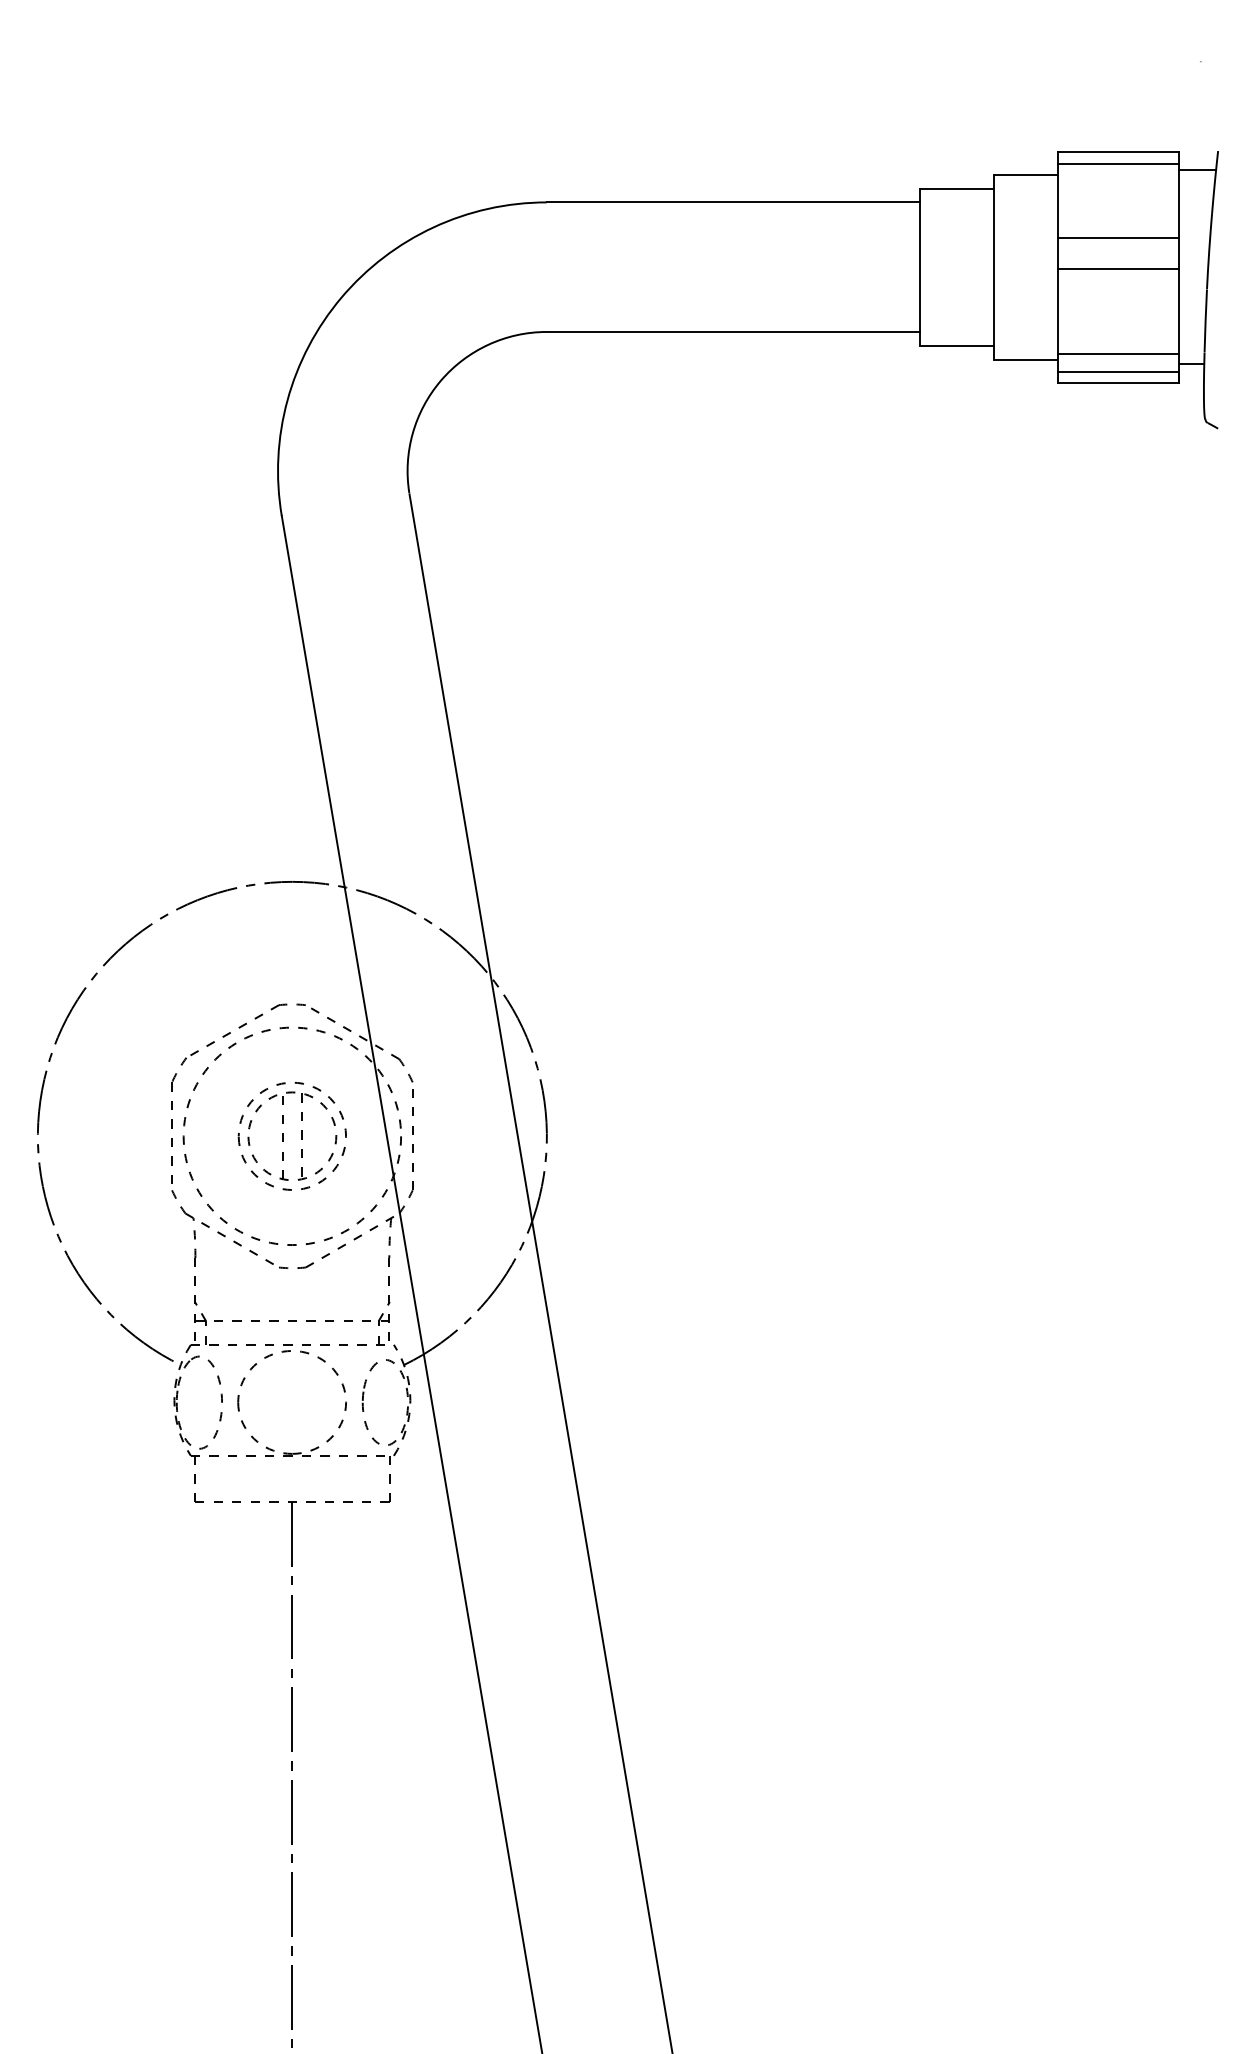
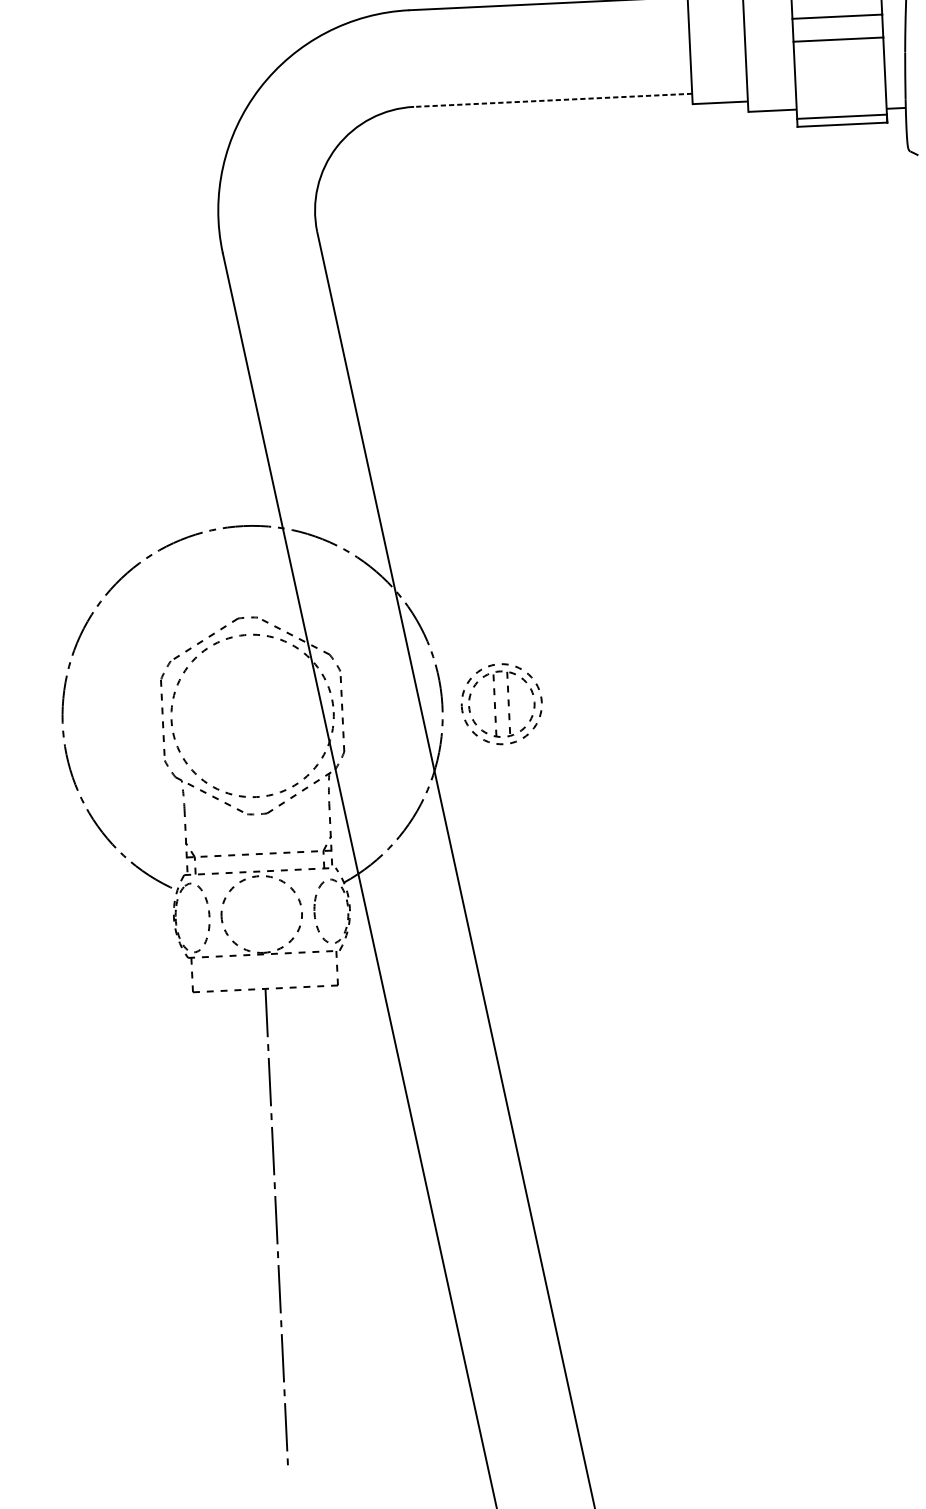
line: (732, 331) -> (552, 100), solid -> dashed
line: (1118, 353) -> (841, 102), removed
part: (283, 1135) -> (495, 703), moved

